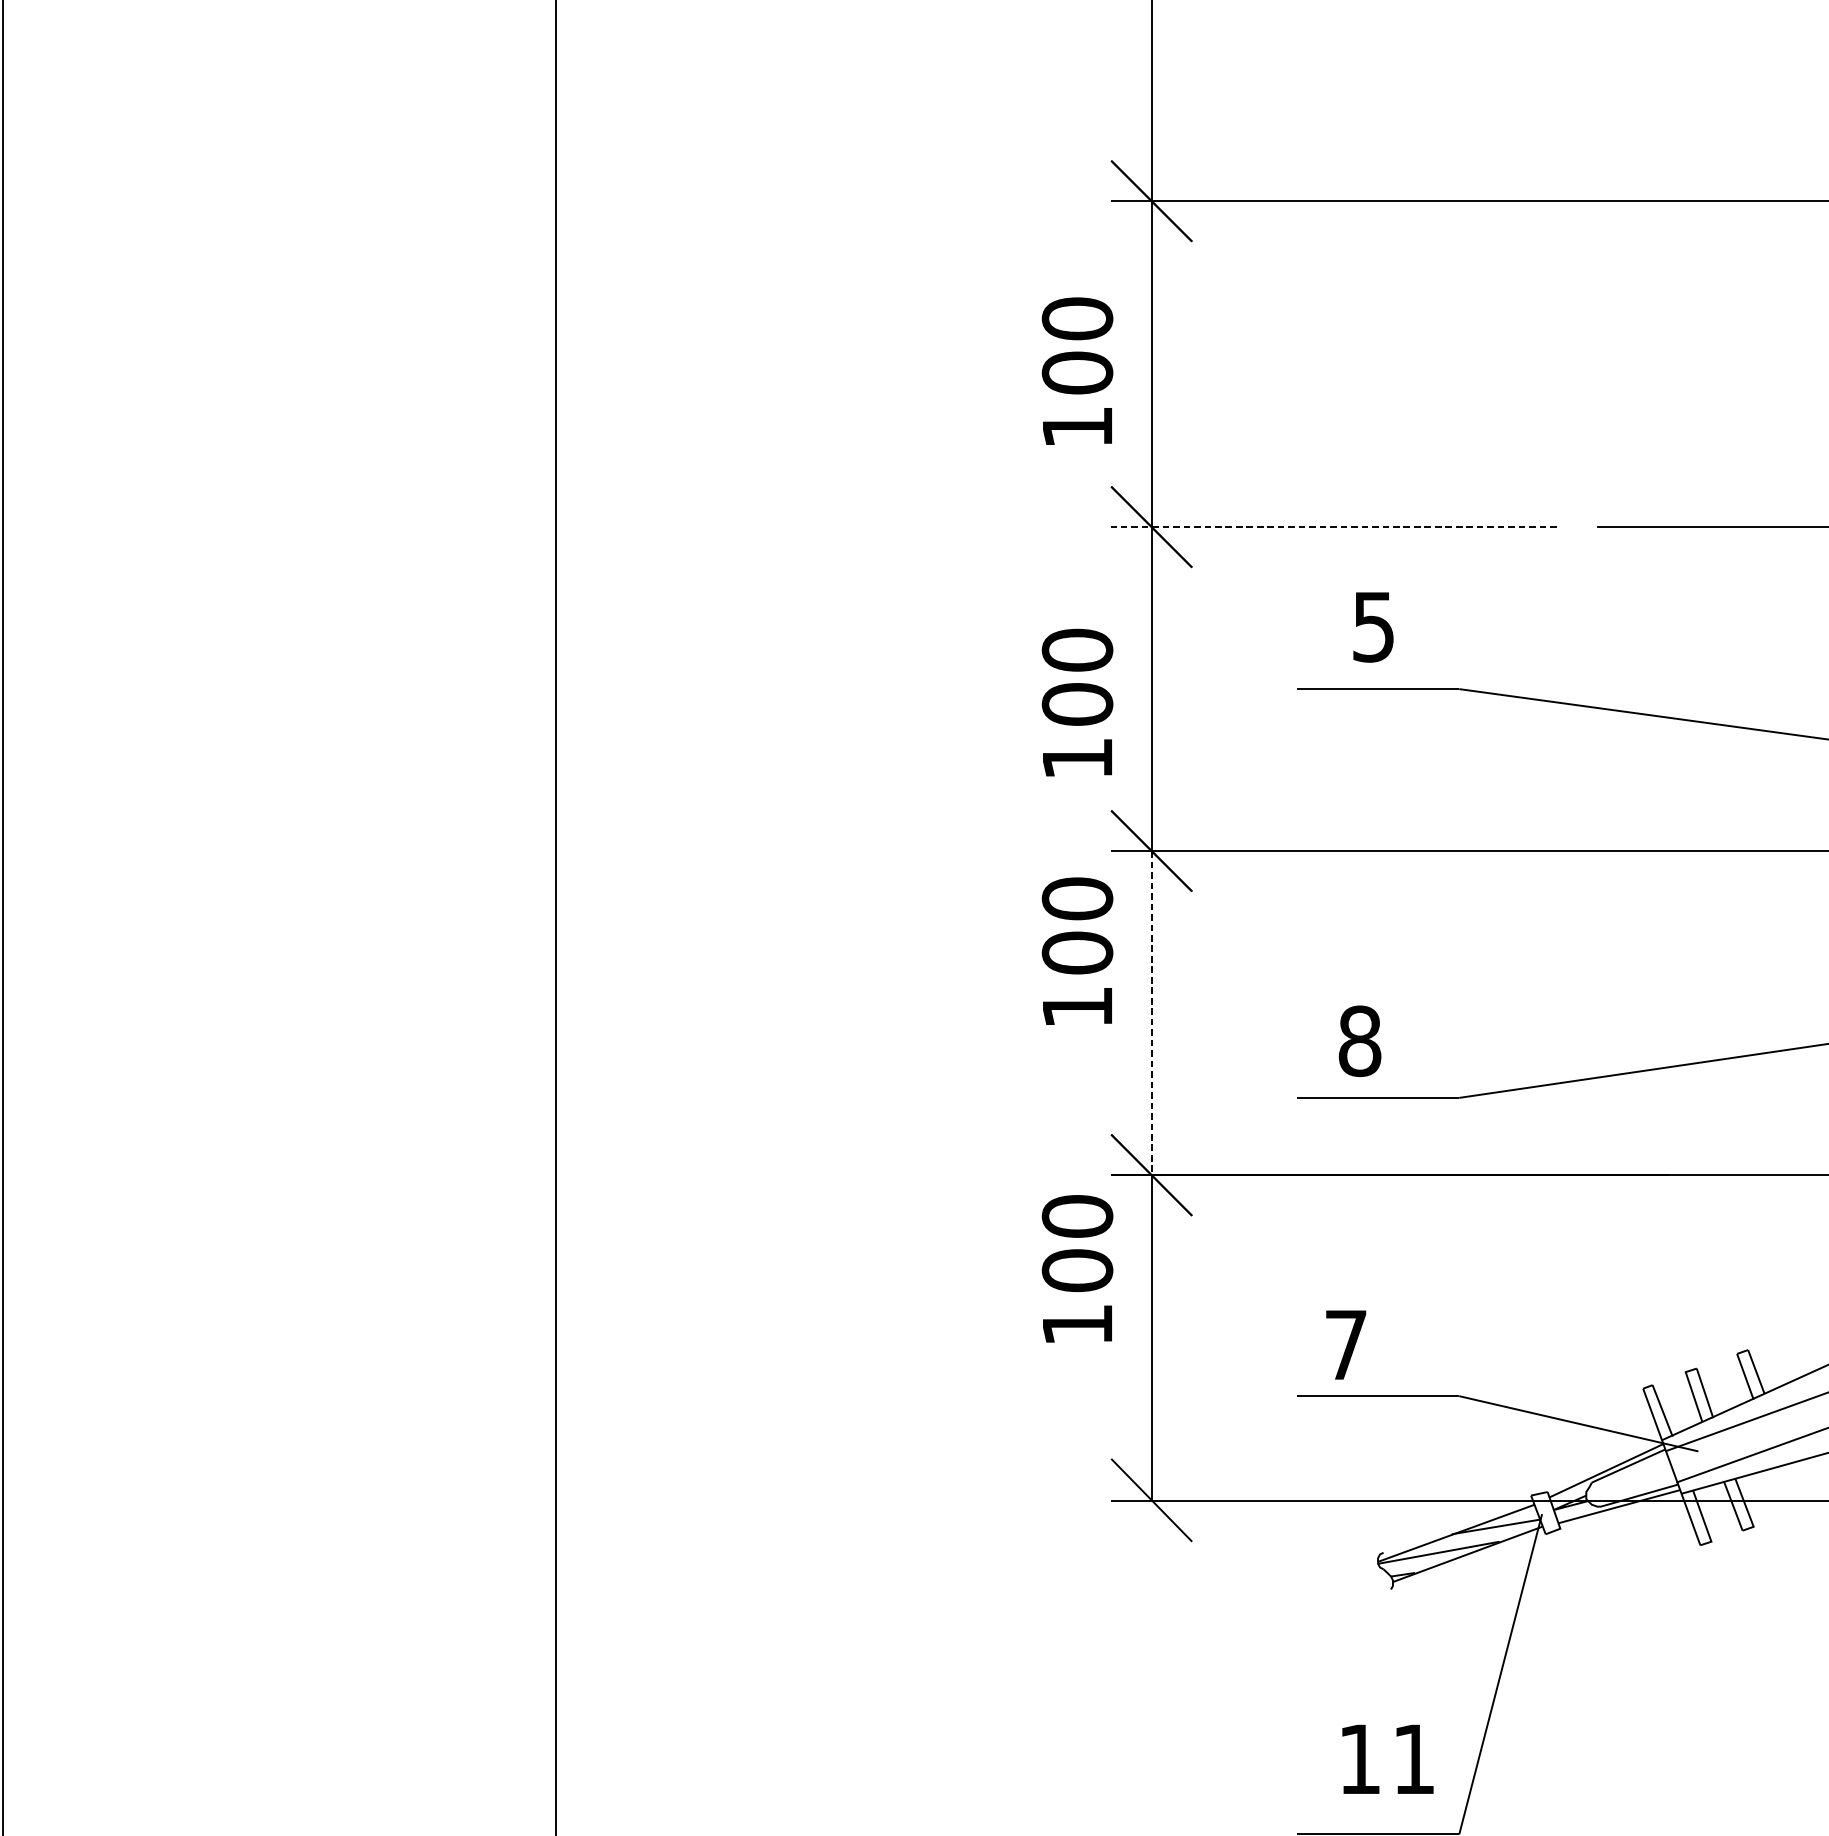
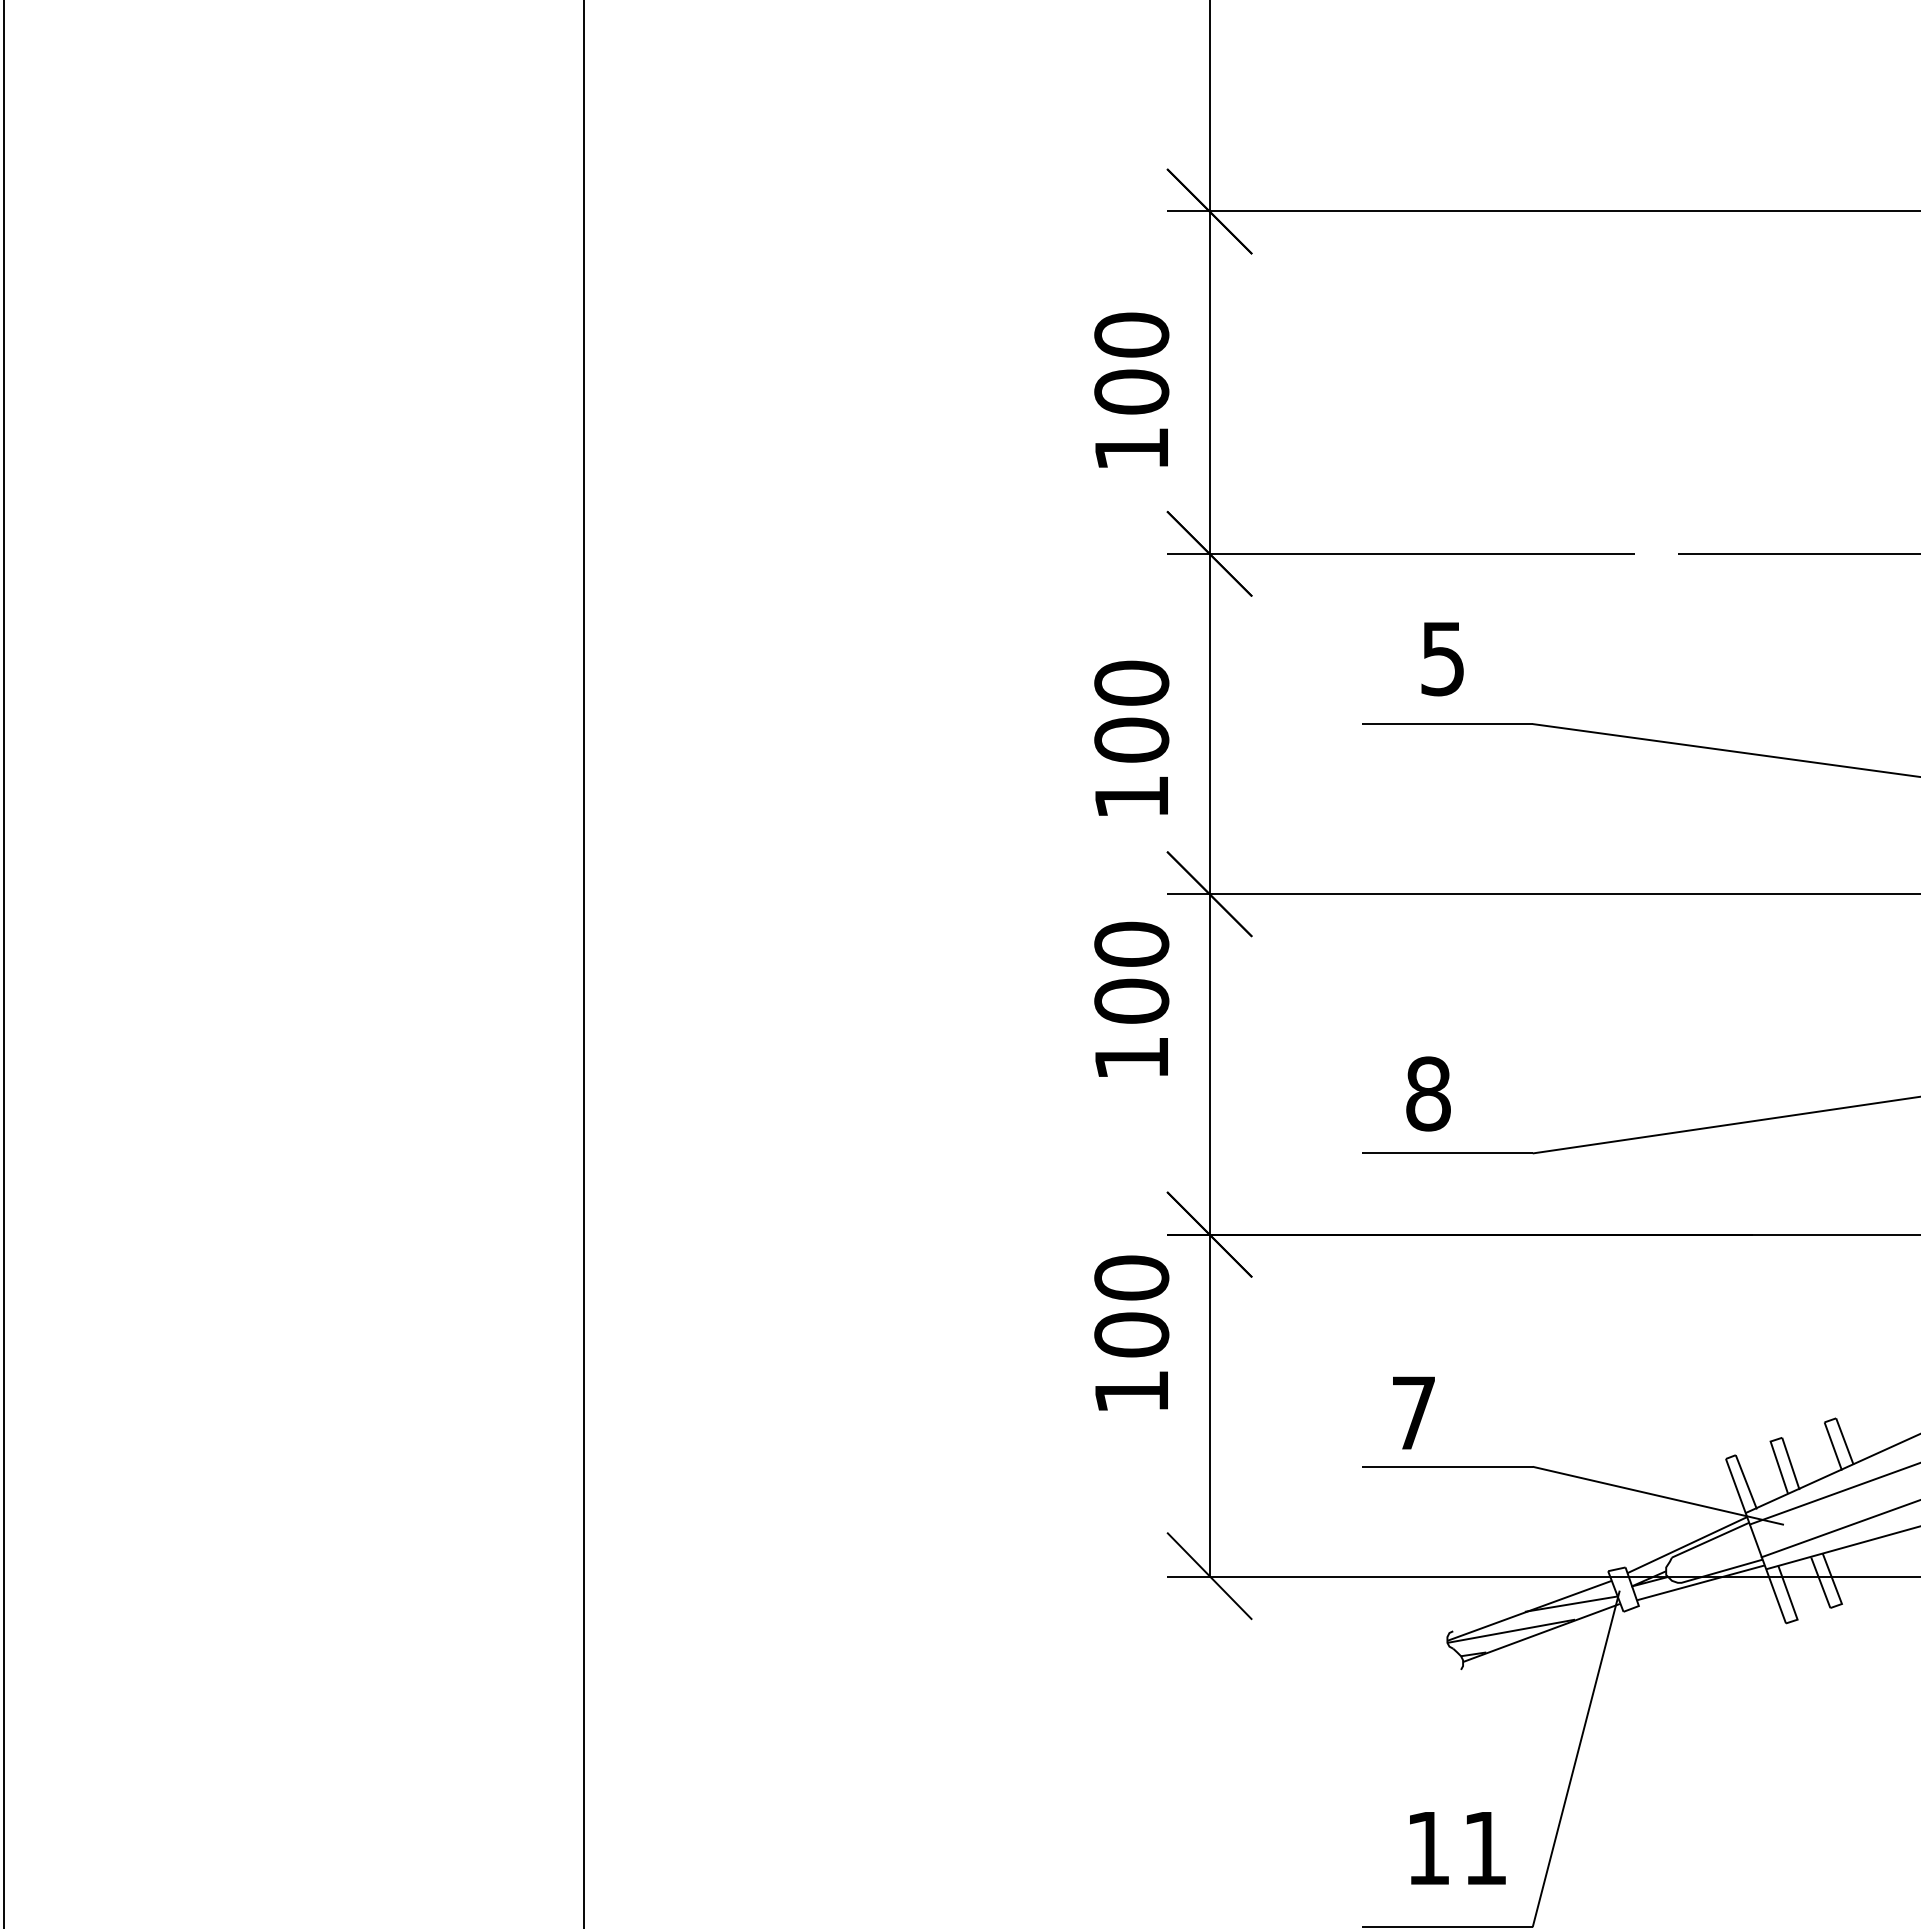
line: (1334, 526) -> (1401, 553), dashed -> solid
line: (1151, 1014) -> (1209, 1065), dashed -> solid

